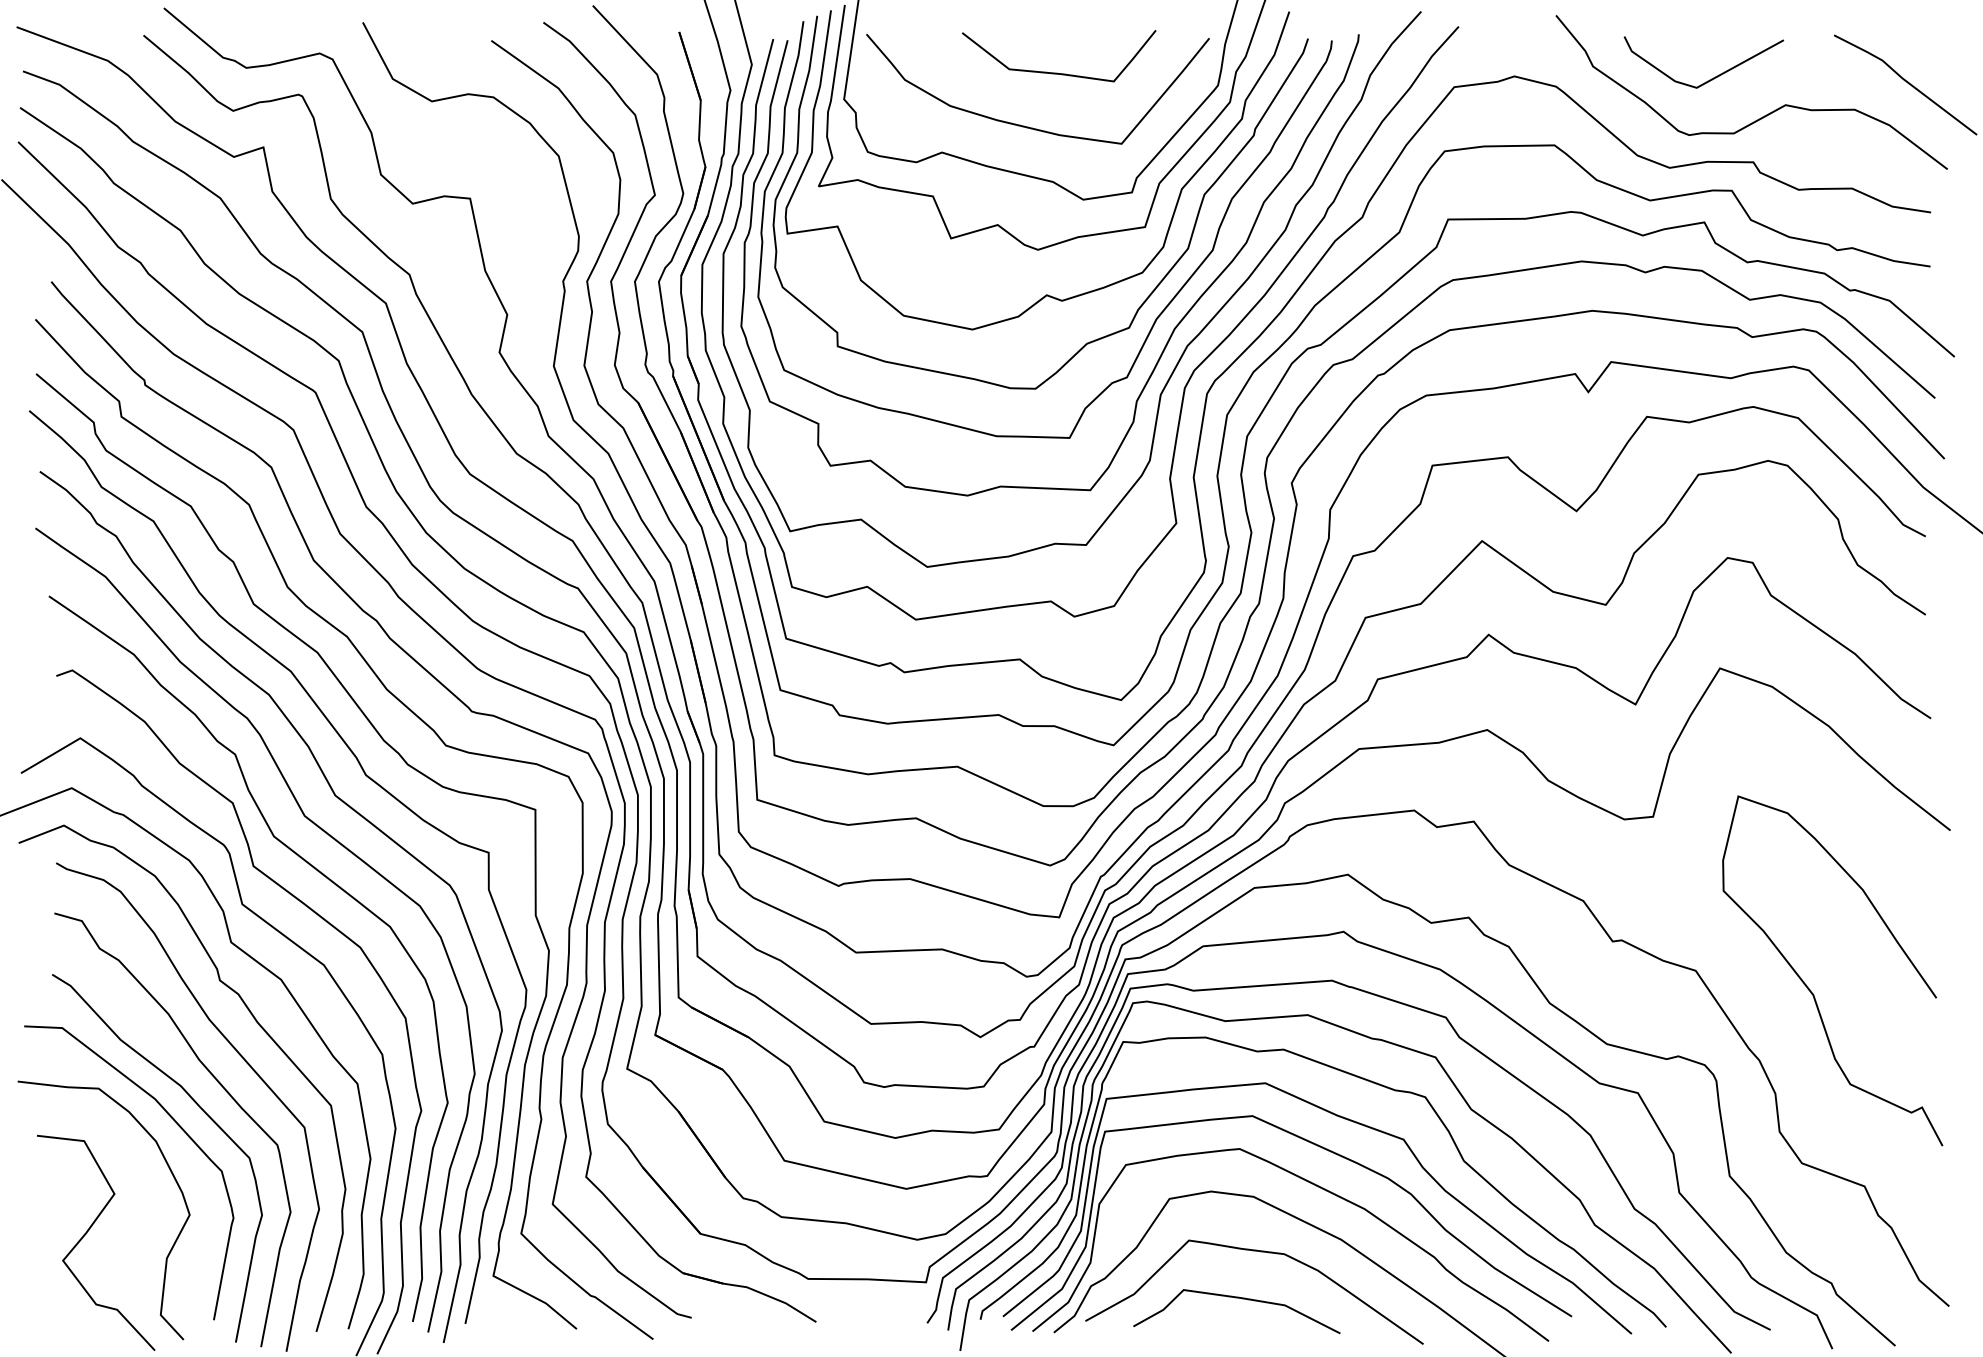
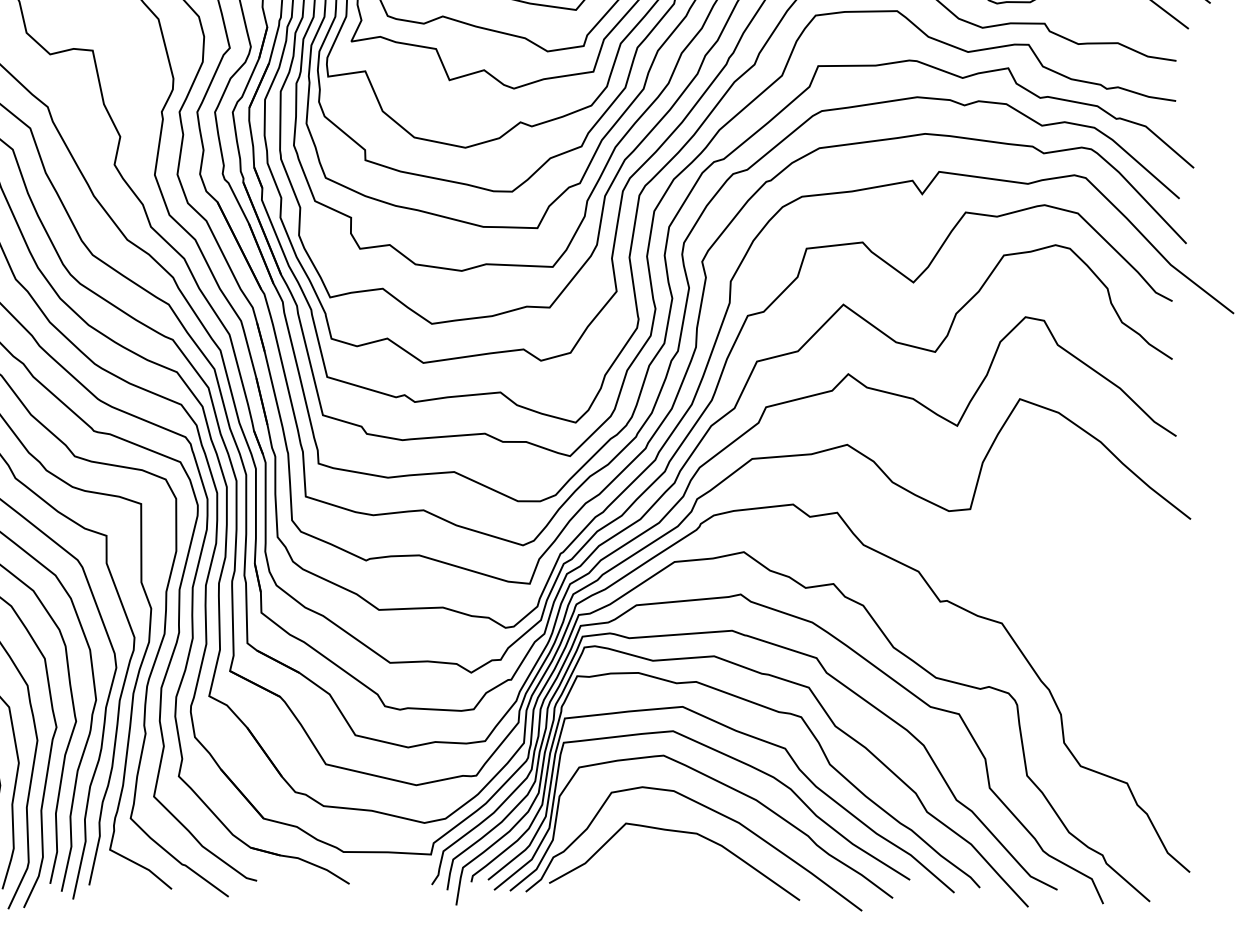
curve: (1810, 989) -> (1087, 637), removed
curve: (1236, 1298) -> (661, 866), removed

